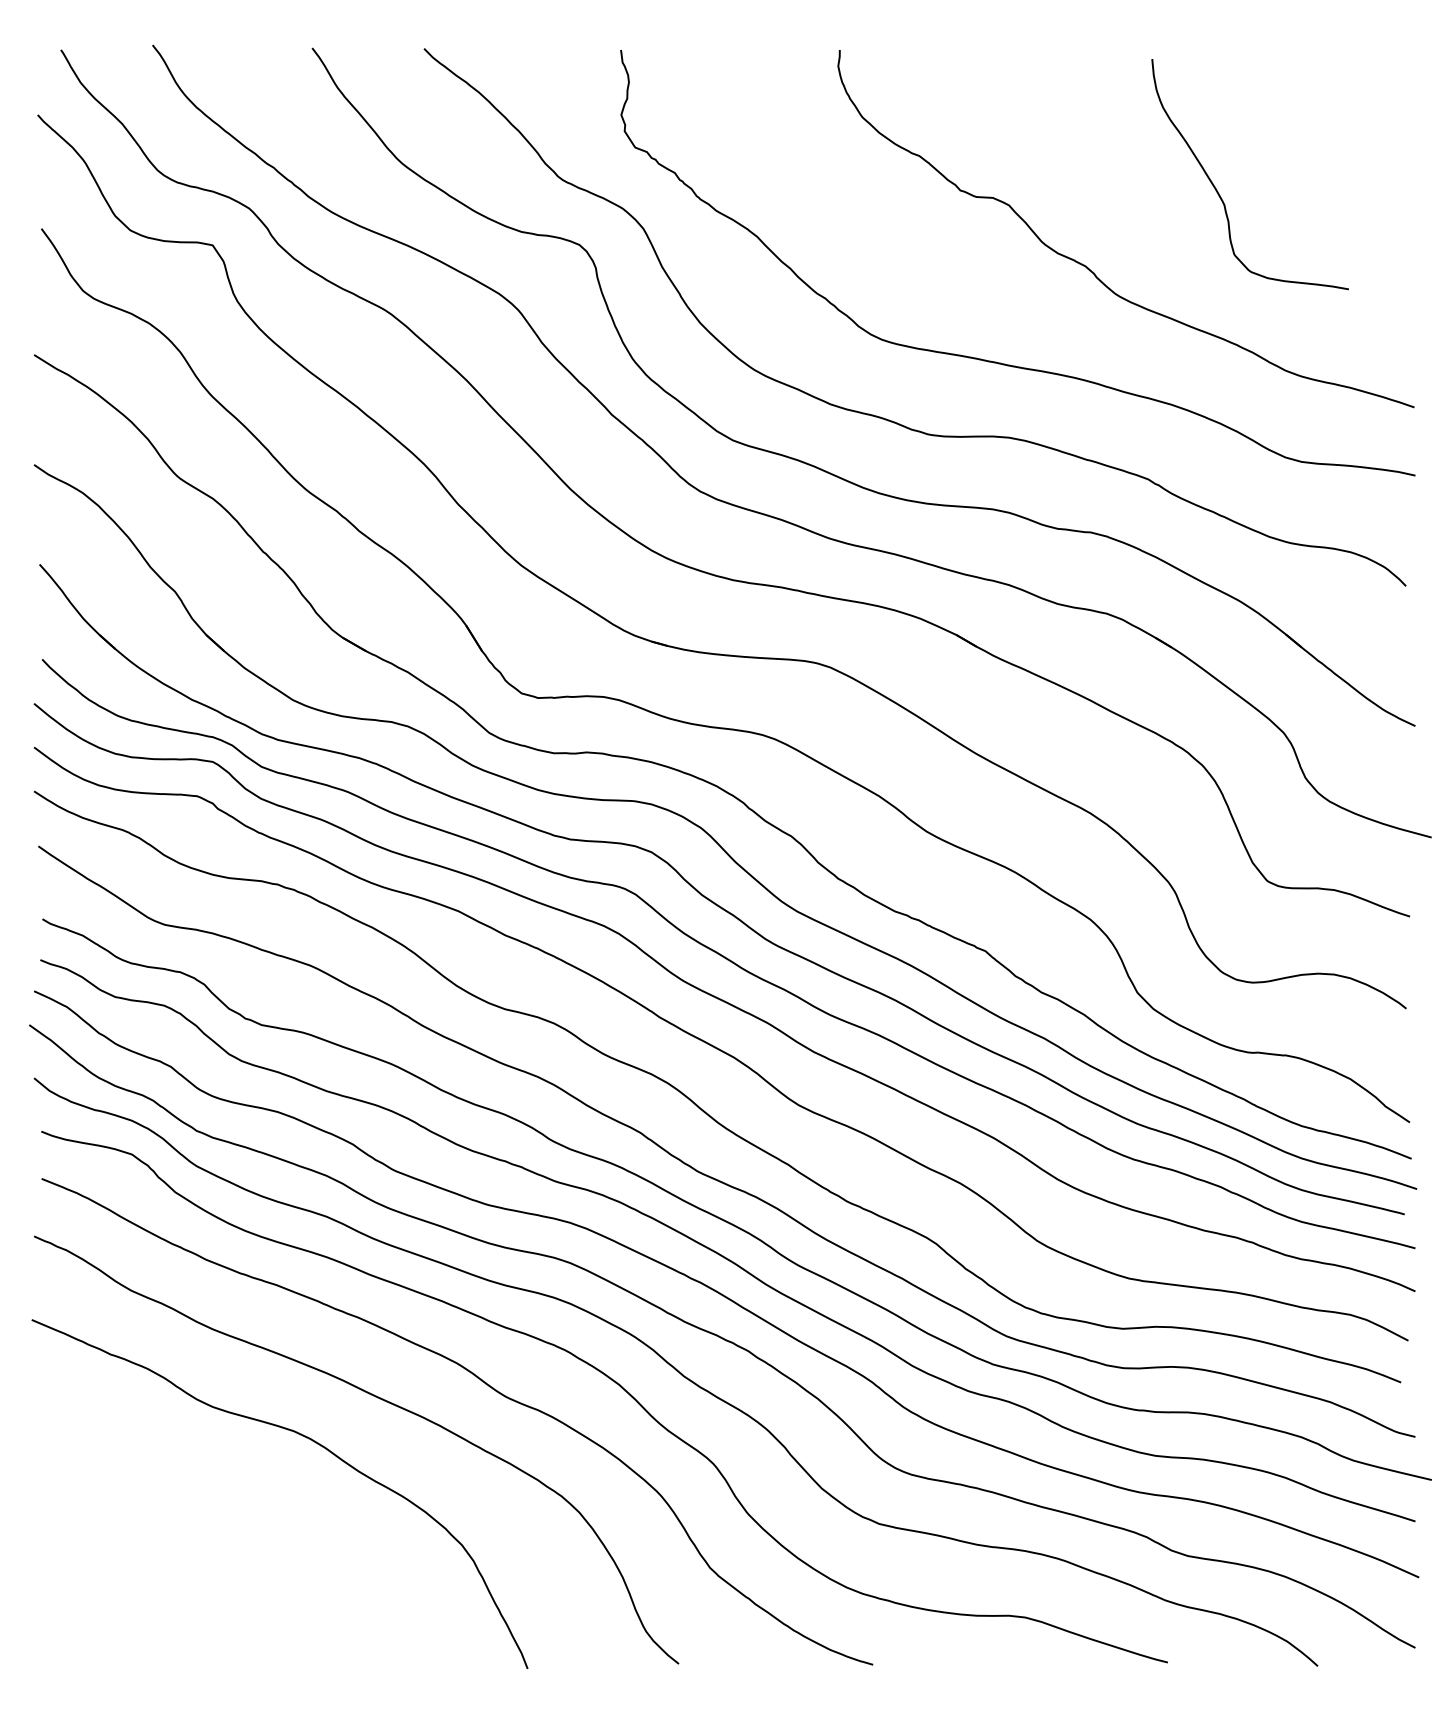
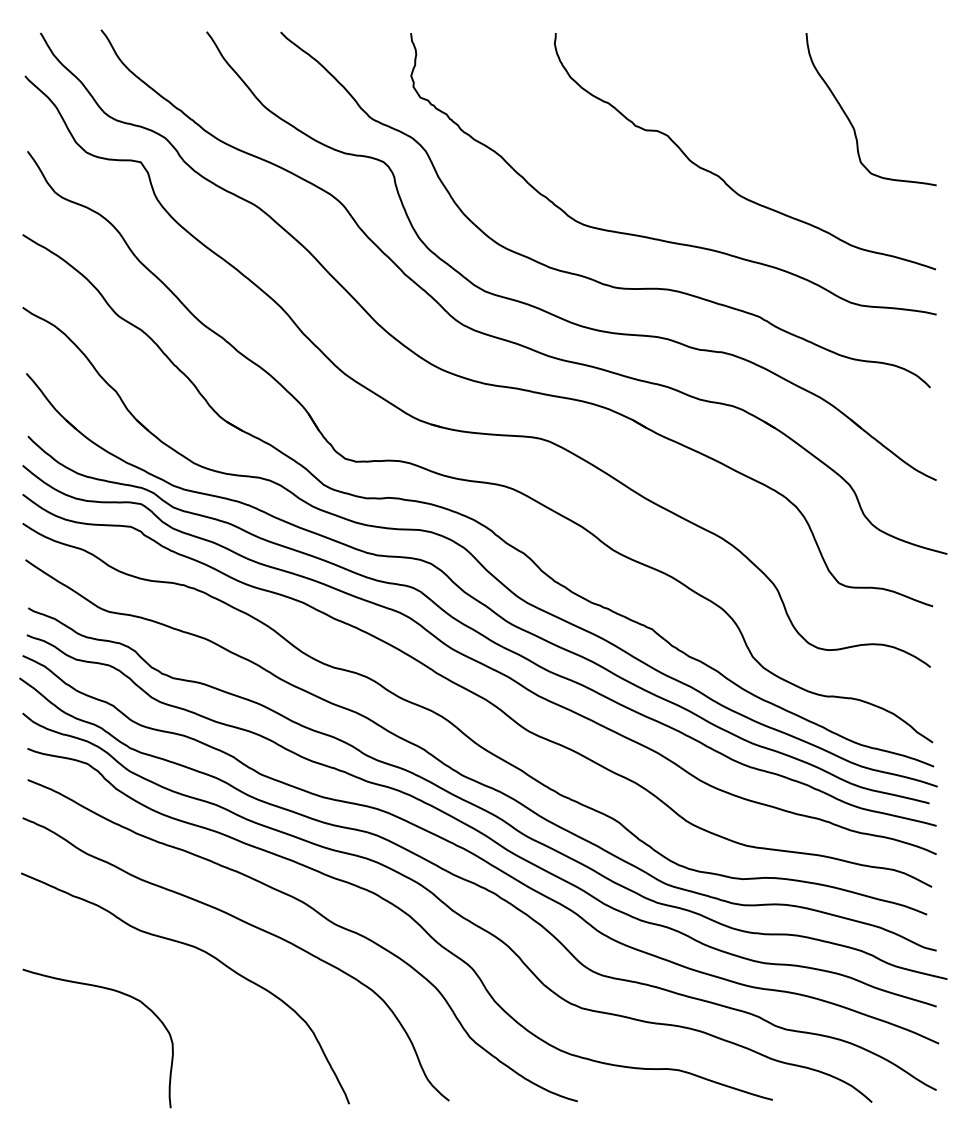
curve: (1218, 191) -> (850, 120), moved
curve: (166, 1497) -> (110, 990), added

